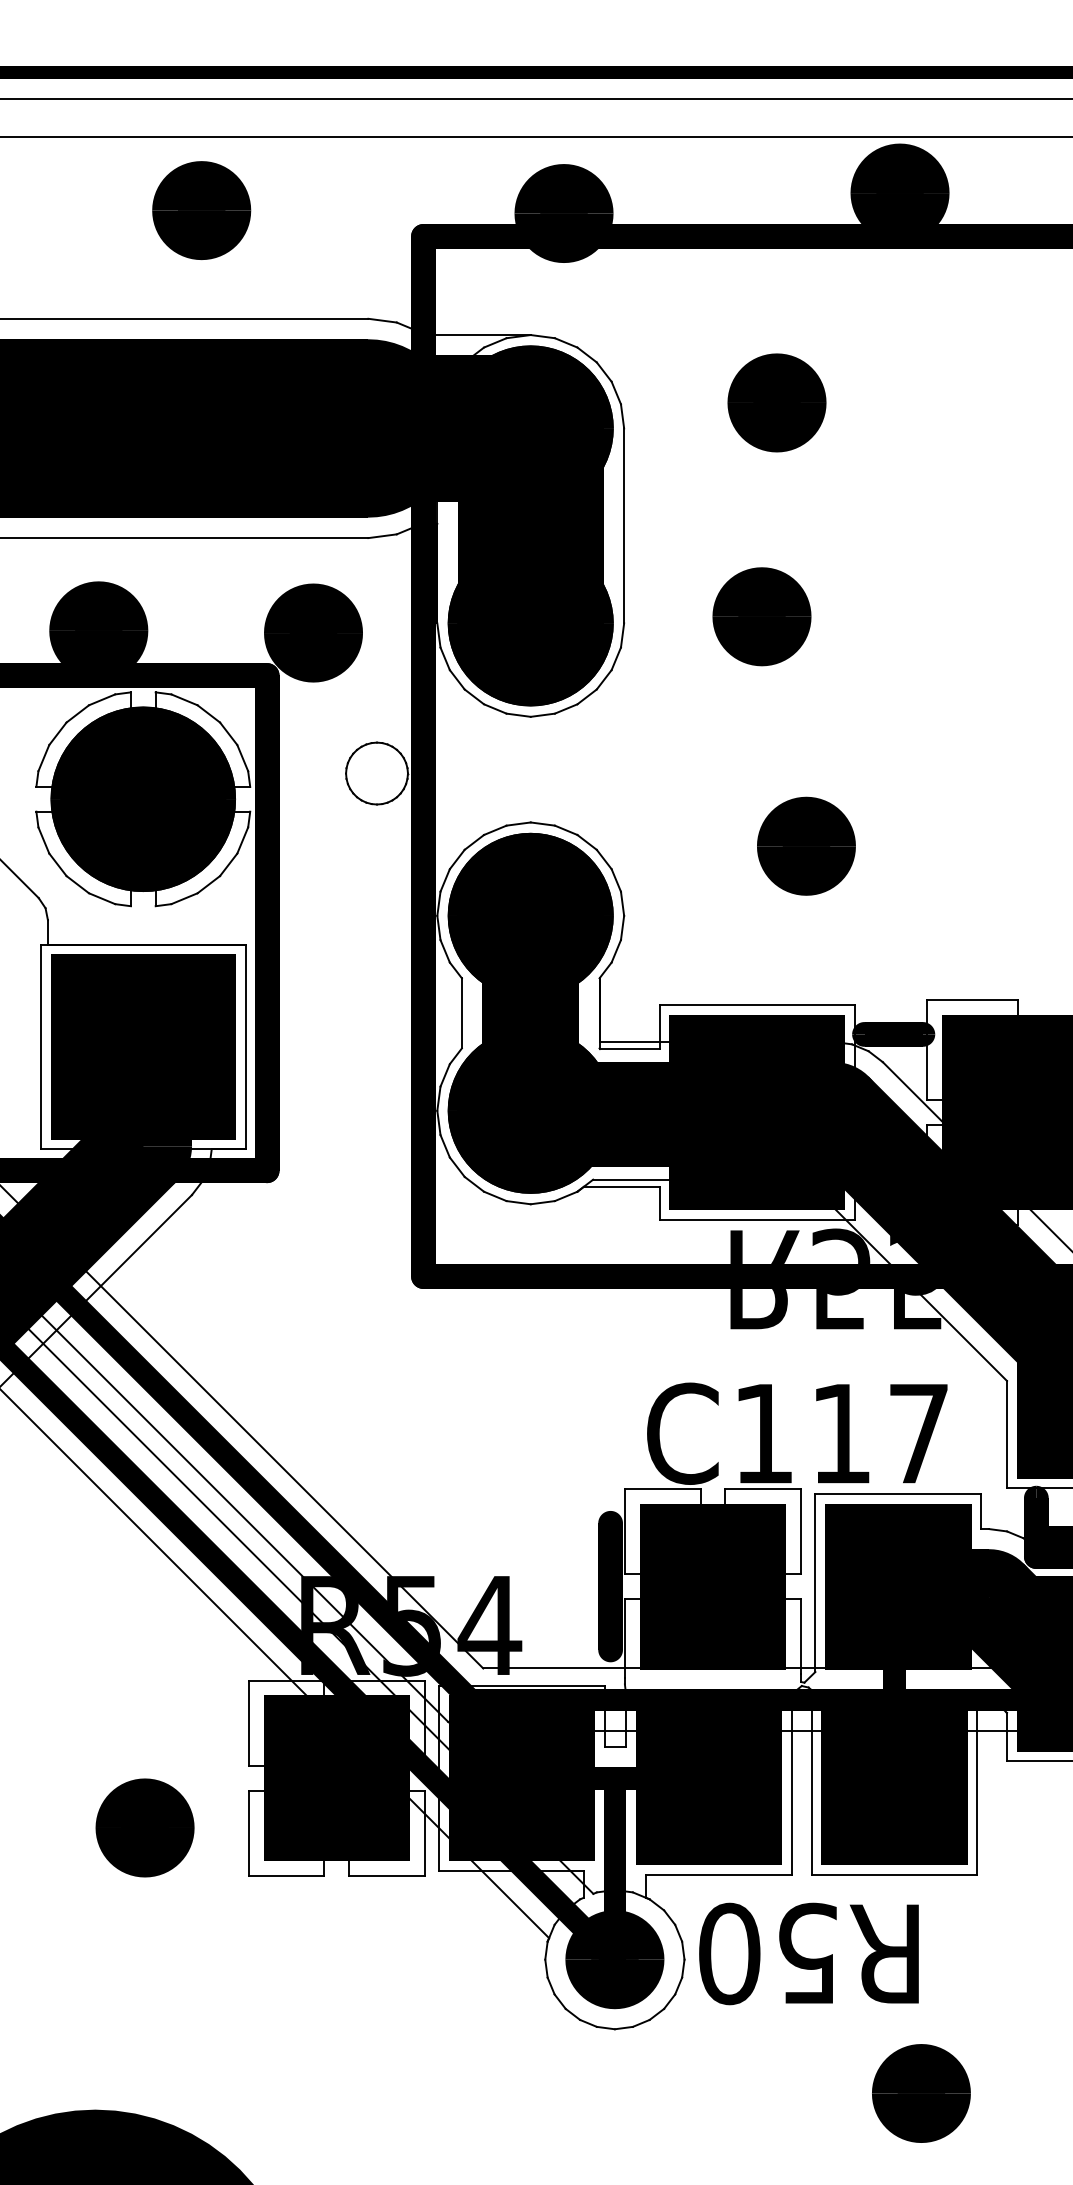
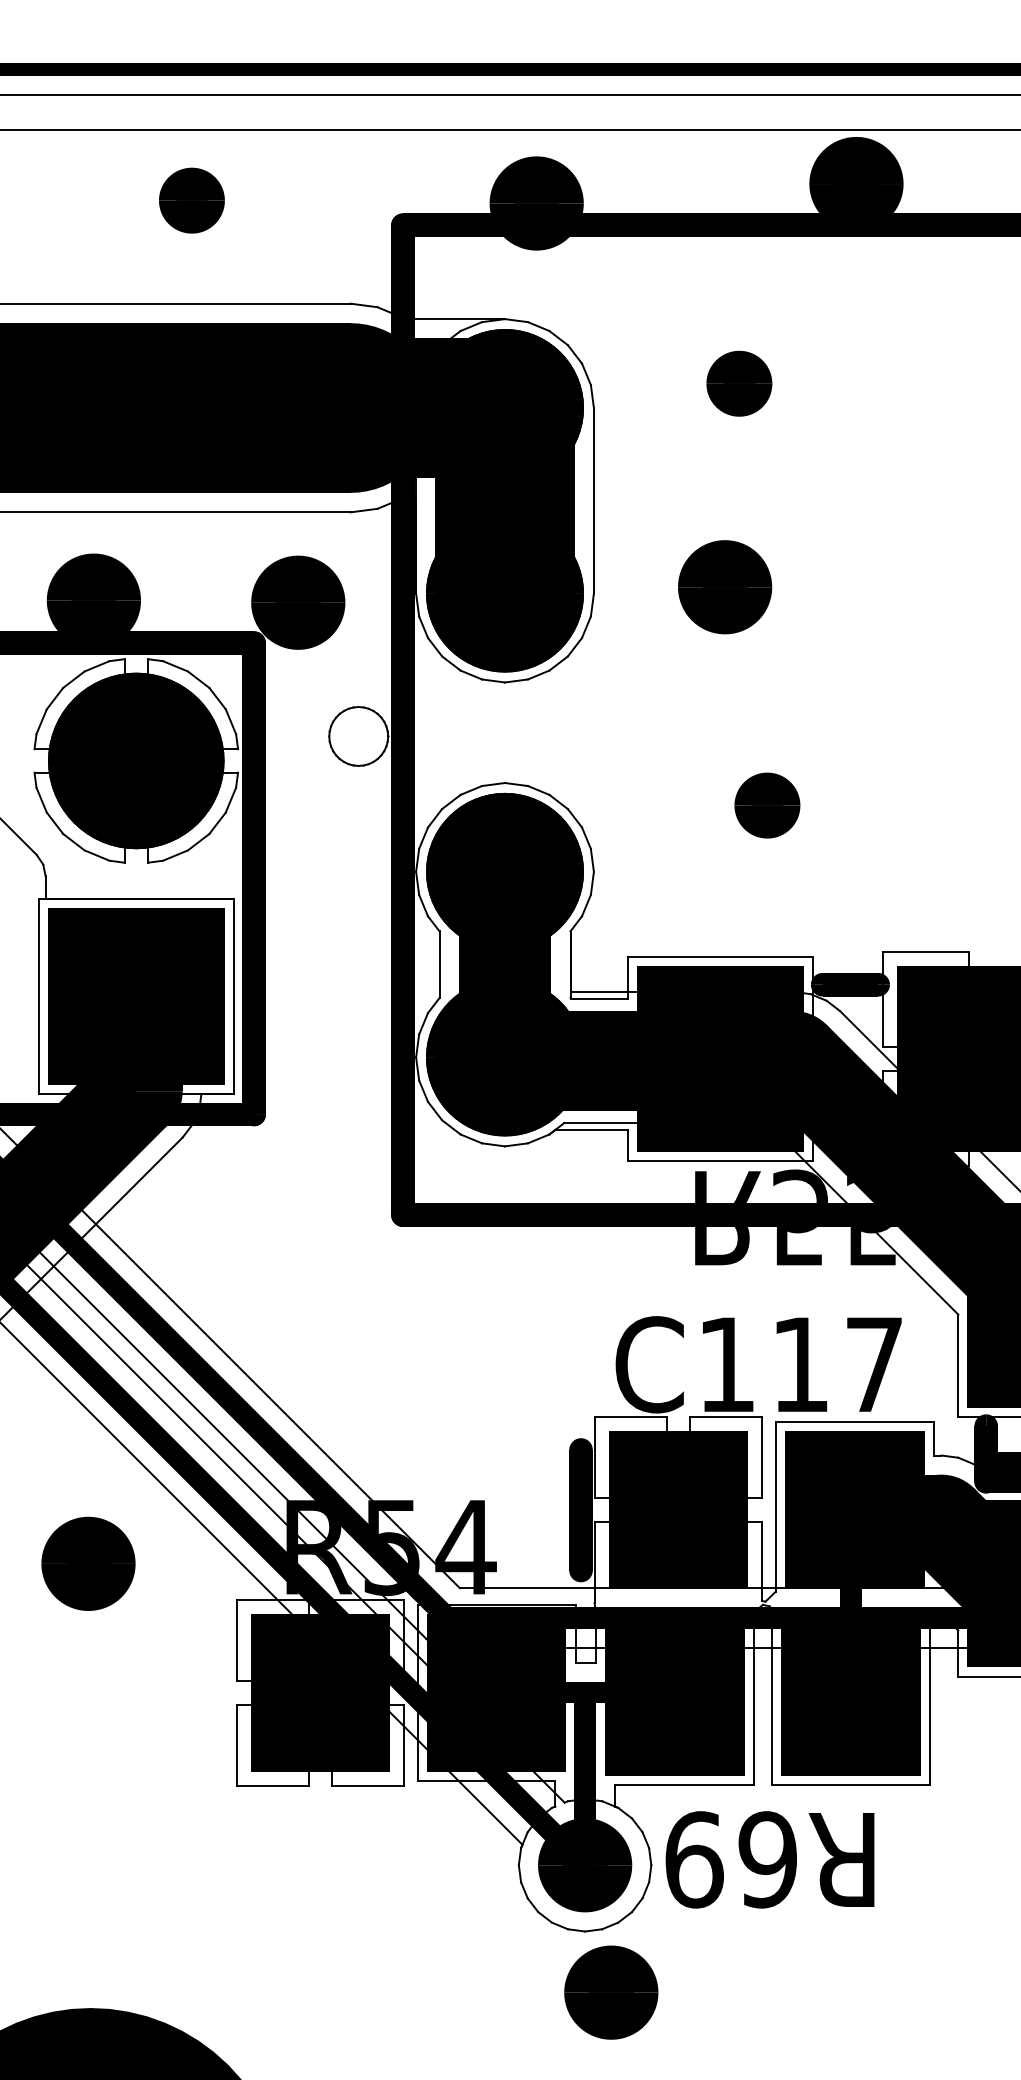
part: (201, 210) -> (191, 200), size x0.7
part: (776, 402) -> (738, 383), size x0.7
part: (806, 845) -> (767, 804), size x0.7
part: (144, 1827) -> (87, 1563), moved
text: (768, 1953) -> (731, 1859), R50 -> R69
part: (921, 2093) -> (611, 1992), moved

